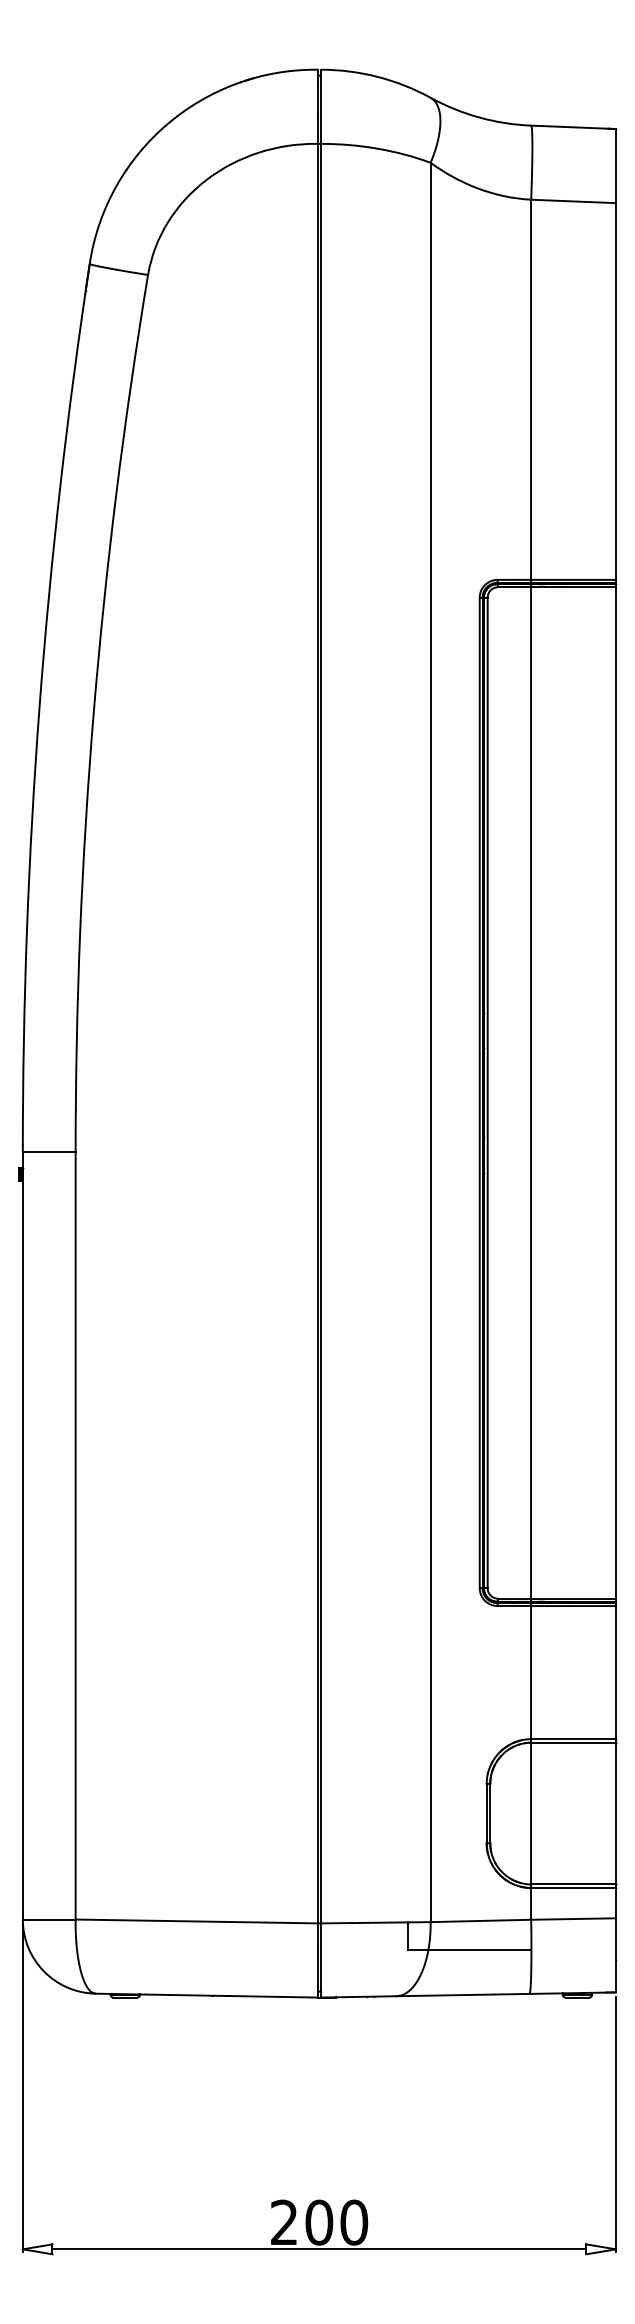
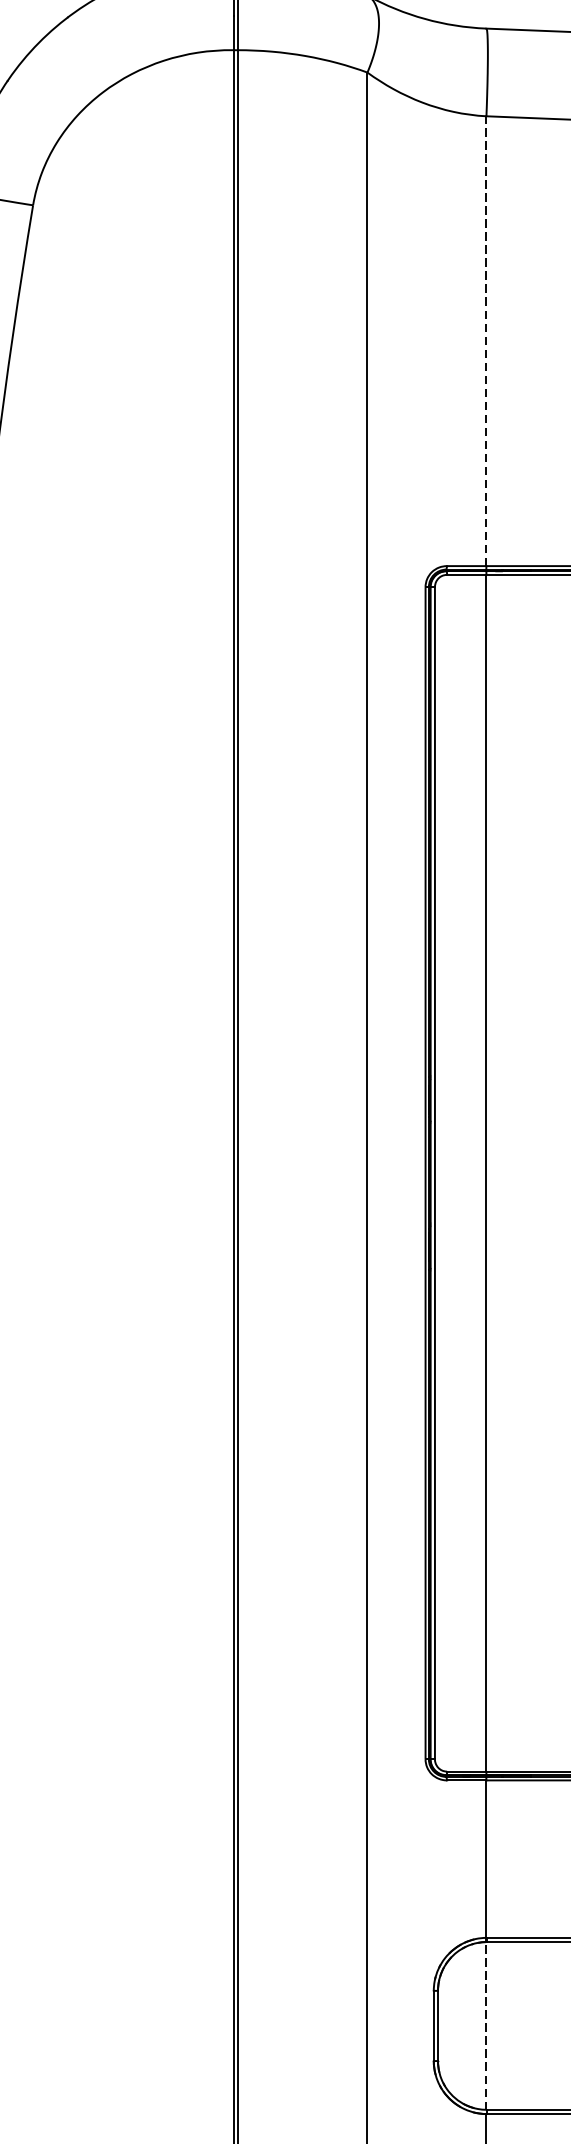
line: (531, 389) -> (486, 340), solid -> dashed
line: (531, 1813) -> (486, 2025), solid -> dashed

